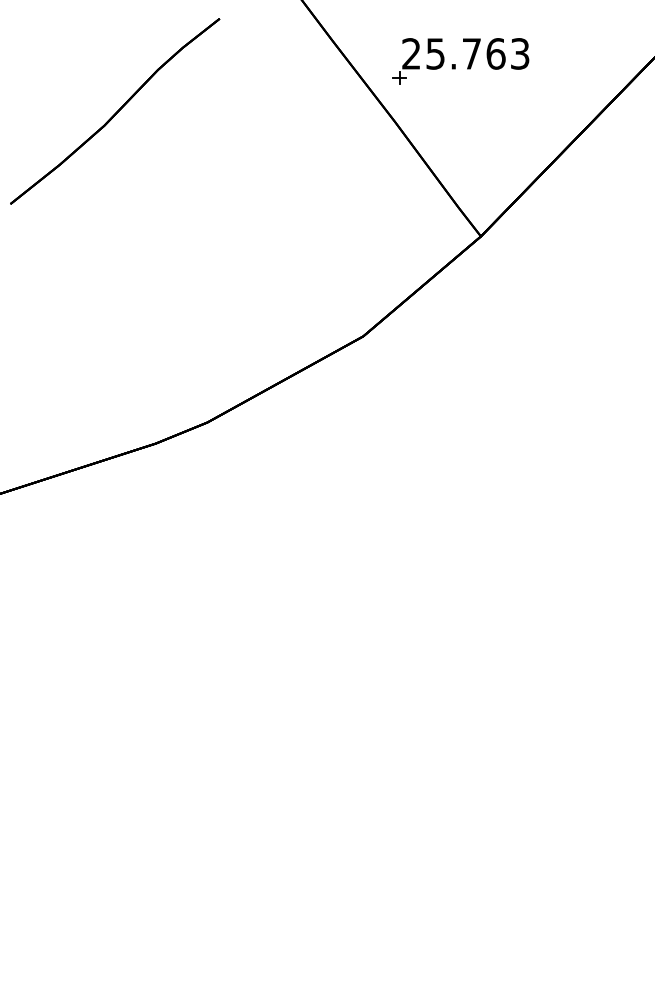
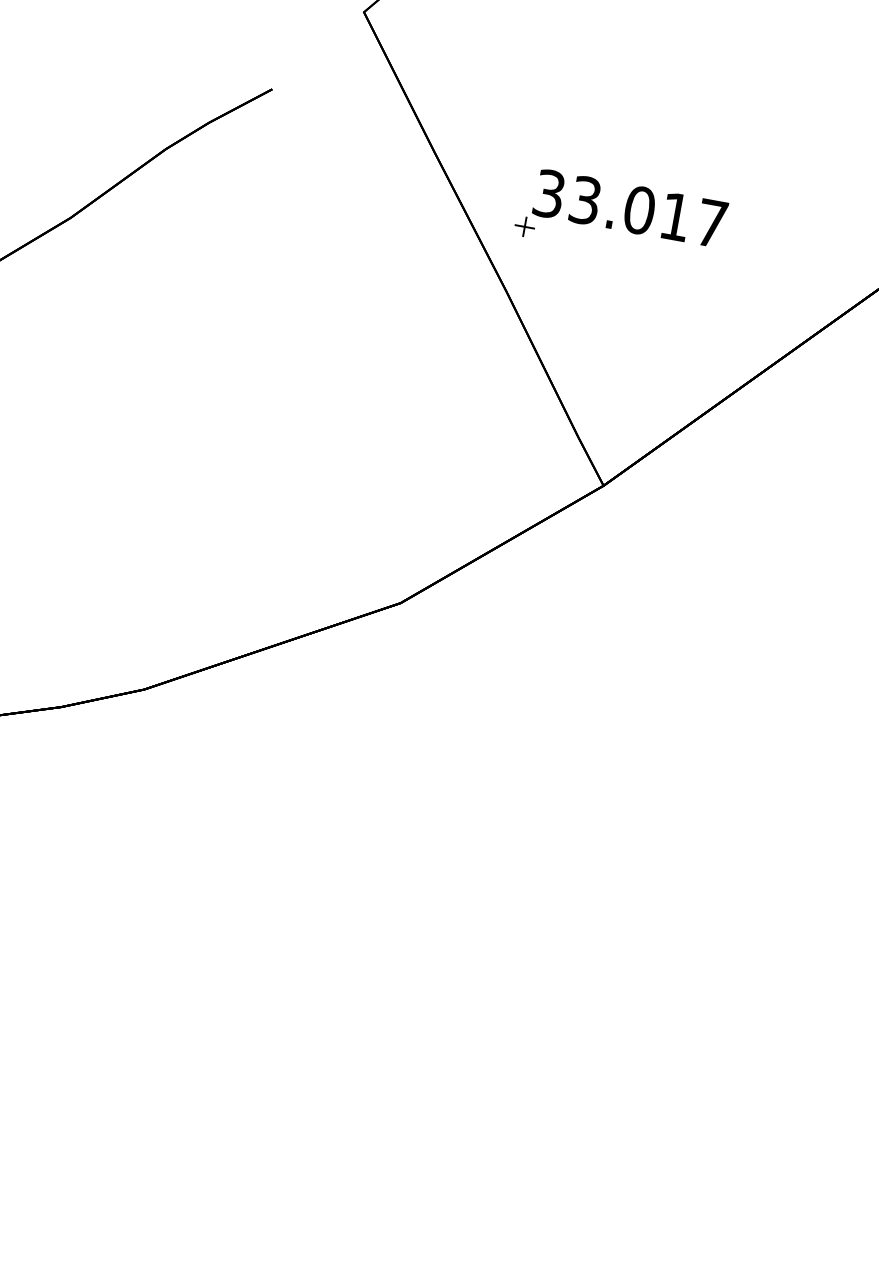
text: (465, 53) -> (630, 208), 25.763 -> 33.017

